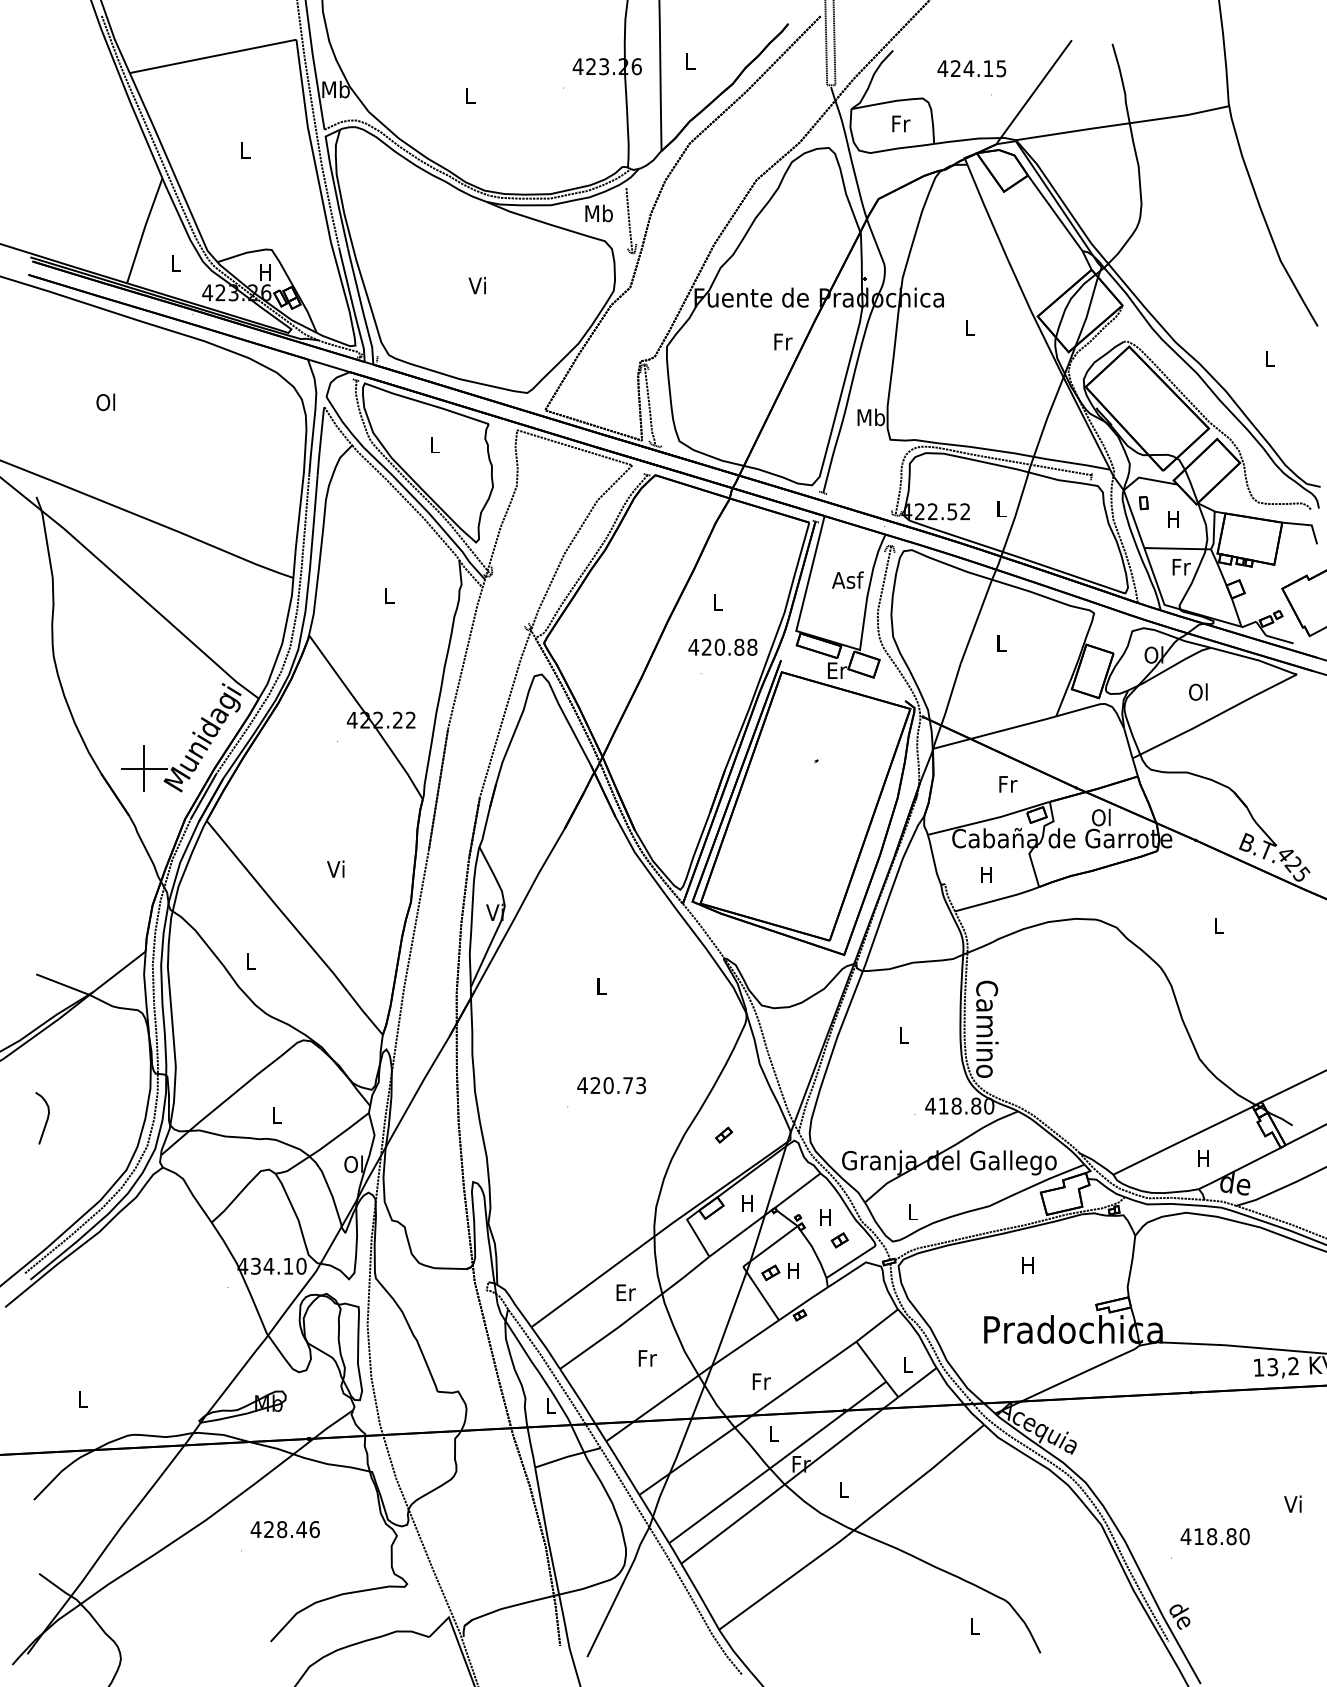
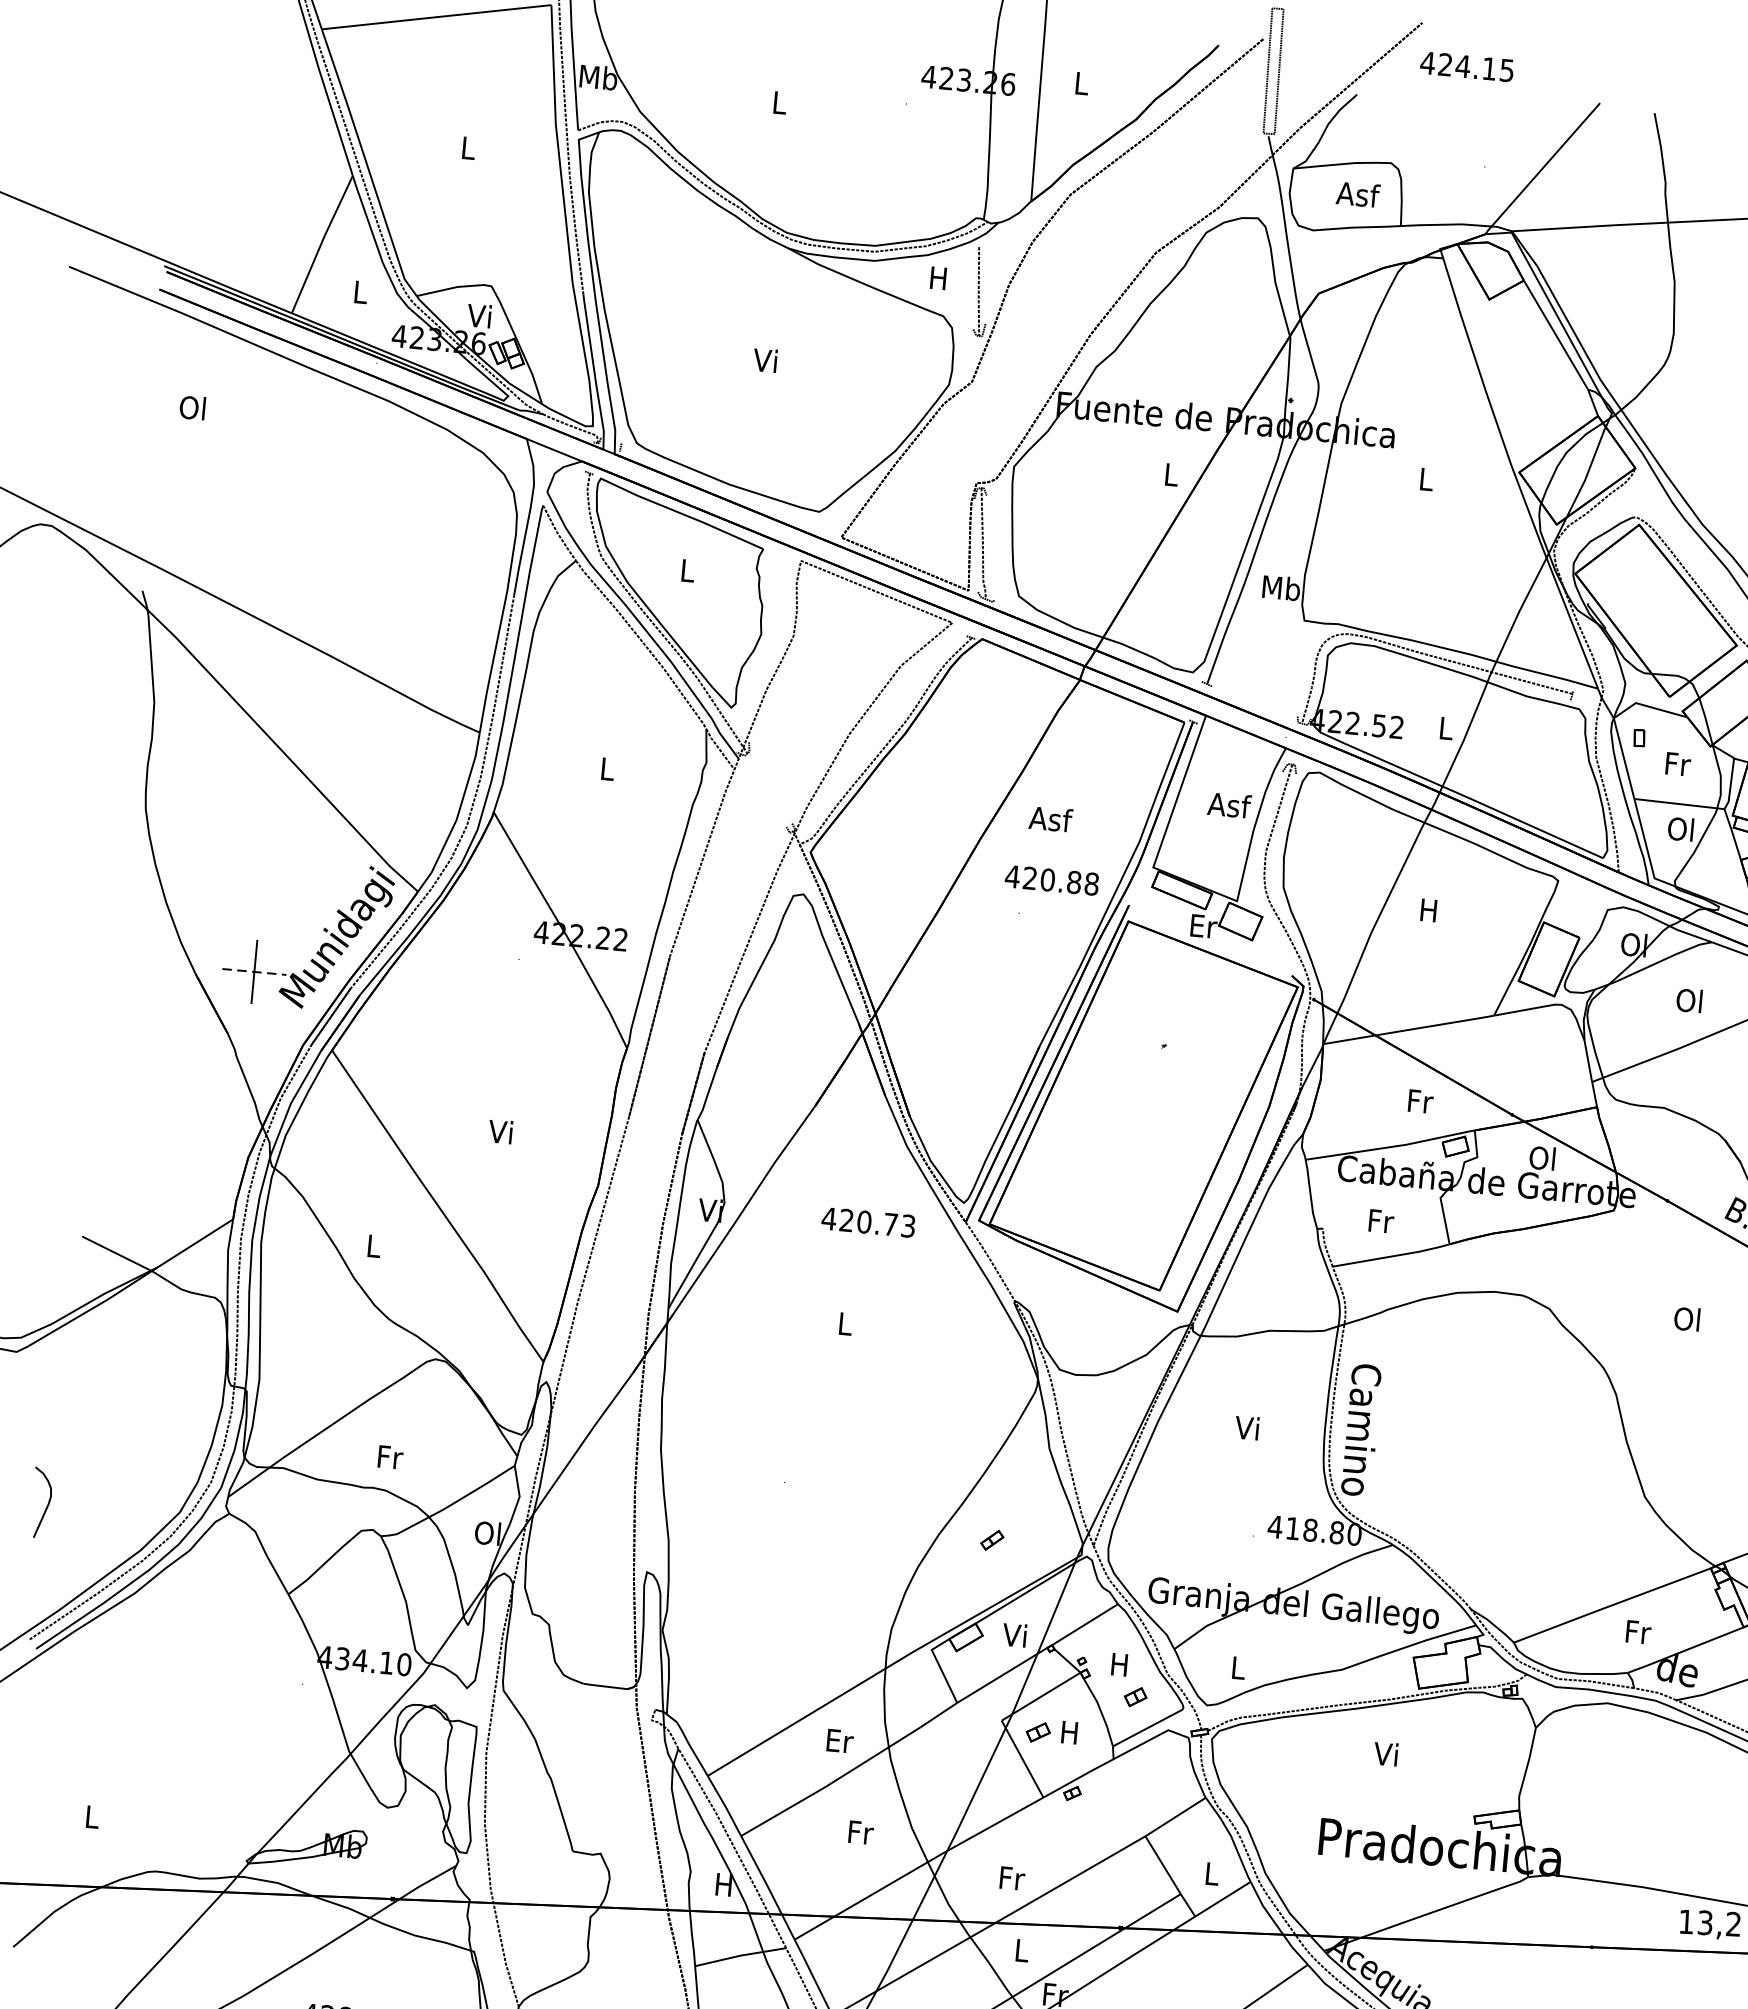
text: (971, 68) -> (1466, 66), moved
text: (900, 123) -> (1357, 194), Fr -> Asf
text: (598, 213) -> (938, 278), Mb -> H
text: (264, 271) -> (479, 314), H -> Vi
text: (783, 341) -> (1172, 474), Fr -> L
text: (105, 402) -> (192, 407), moved
text: (1174, 519) -> (1678, 764), H -> Fr
text: (1180, 566) -> (1681, 828), Fr -> Ol
text: (717, 602) -> (1050, 819), L -> Asf
text: (1000, 643) -> (1427, 910), L -> H
line: (144, 768) -> (254, 971), solid -> dashed
text: (987, 874) -> (1381, 1220), H -> Fr
text: (1218, 925) -> (1687, 1318), L -> Ol
text: (902, 1034) -> (1246, 1426), L -> Vi
text: (611, 1085) -> (868, 1222), moved
text: (277, 1115) -> (390, 1457), L -> Fr
curve: (46, 1118) -> (46, 1503), moved
text: (1204, 1158) -> (1639, 1632), H -> Fr
text: (746, 1202) -> (1014, 1634), H -> Vi
text: (1026, 1264) -> (1385, 1753), H -> Vi
text: (550, 1405) -> (723, 1884), L -> H

